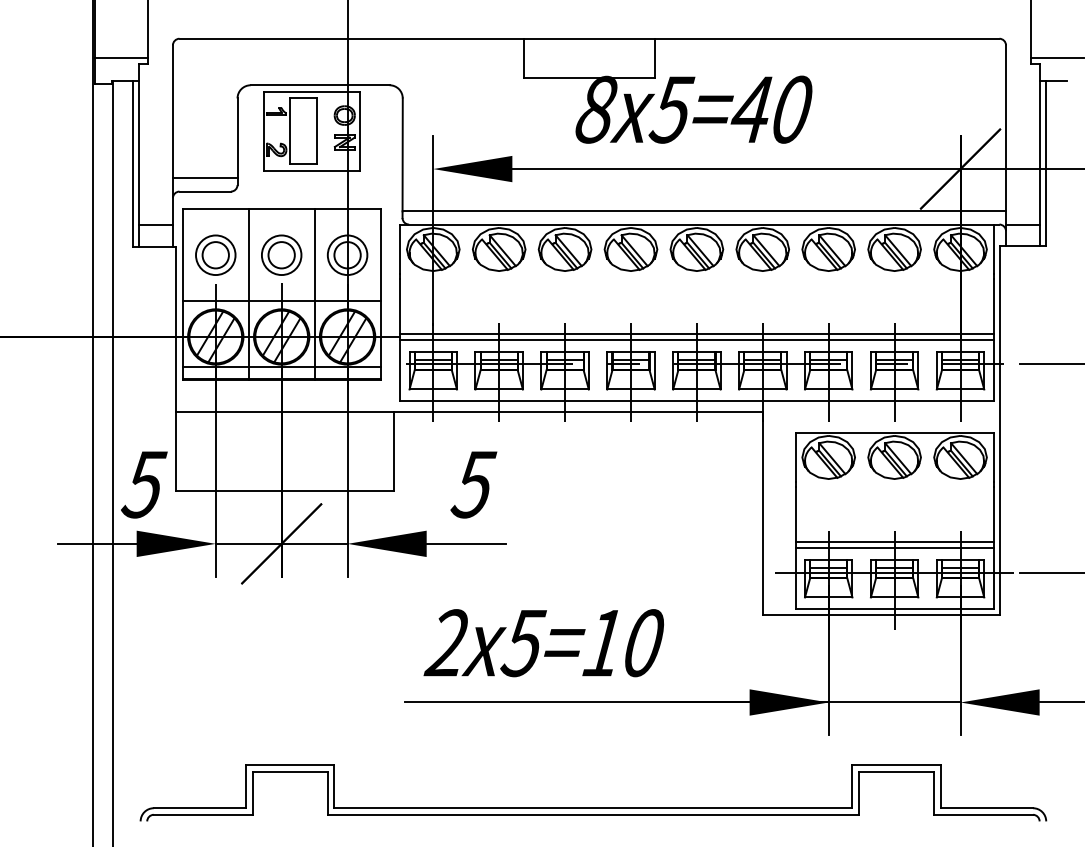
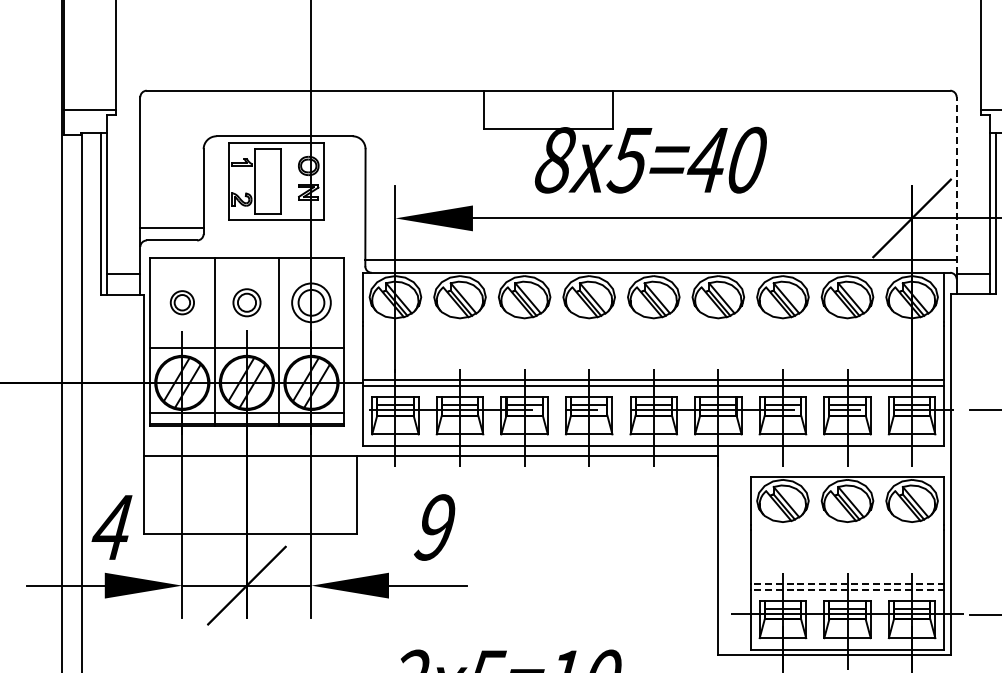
line: (1006, 135) -> (957, 185), solid -> dashed
part: (215, 254) -> (182, 302), size x0.6
part: (281, 254) -> (246, 302), size x0.7
text: (144, 484) -> (112, 527), 5 -> 4
text: (473, 484) -> (434, 527), 5 -> 9
line: (894, 541) -> (847, 583), solid -> dashed
line: (894, 547) -> (847, 589), solid -> dashed

